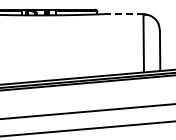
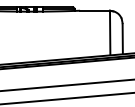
line: (123, 14) -> (94, 10), dashed -> solid

